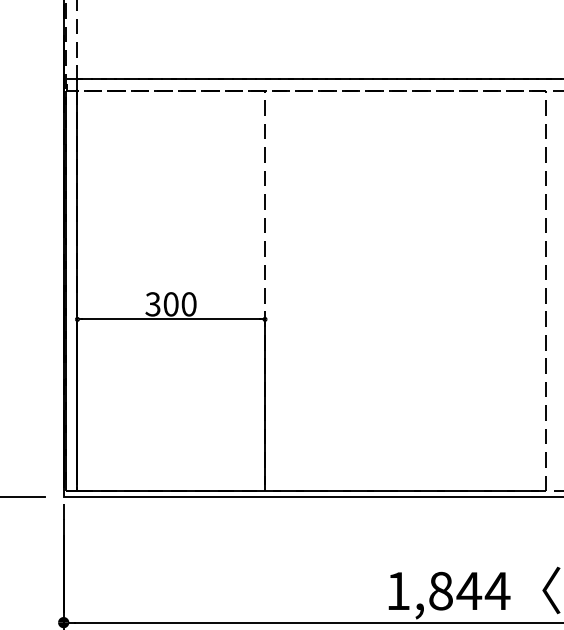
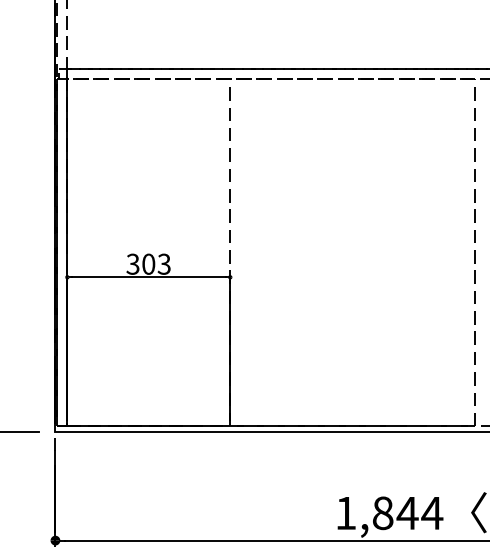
text: (188, 304) -> (163, 264), 300 -> 303

